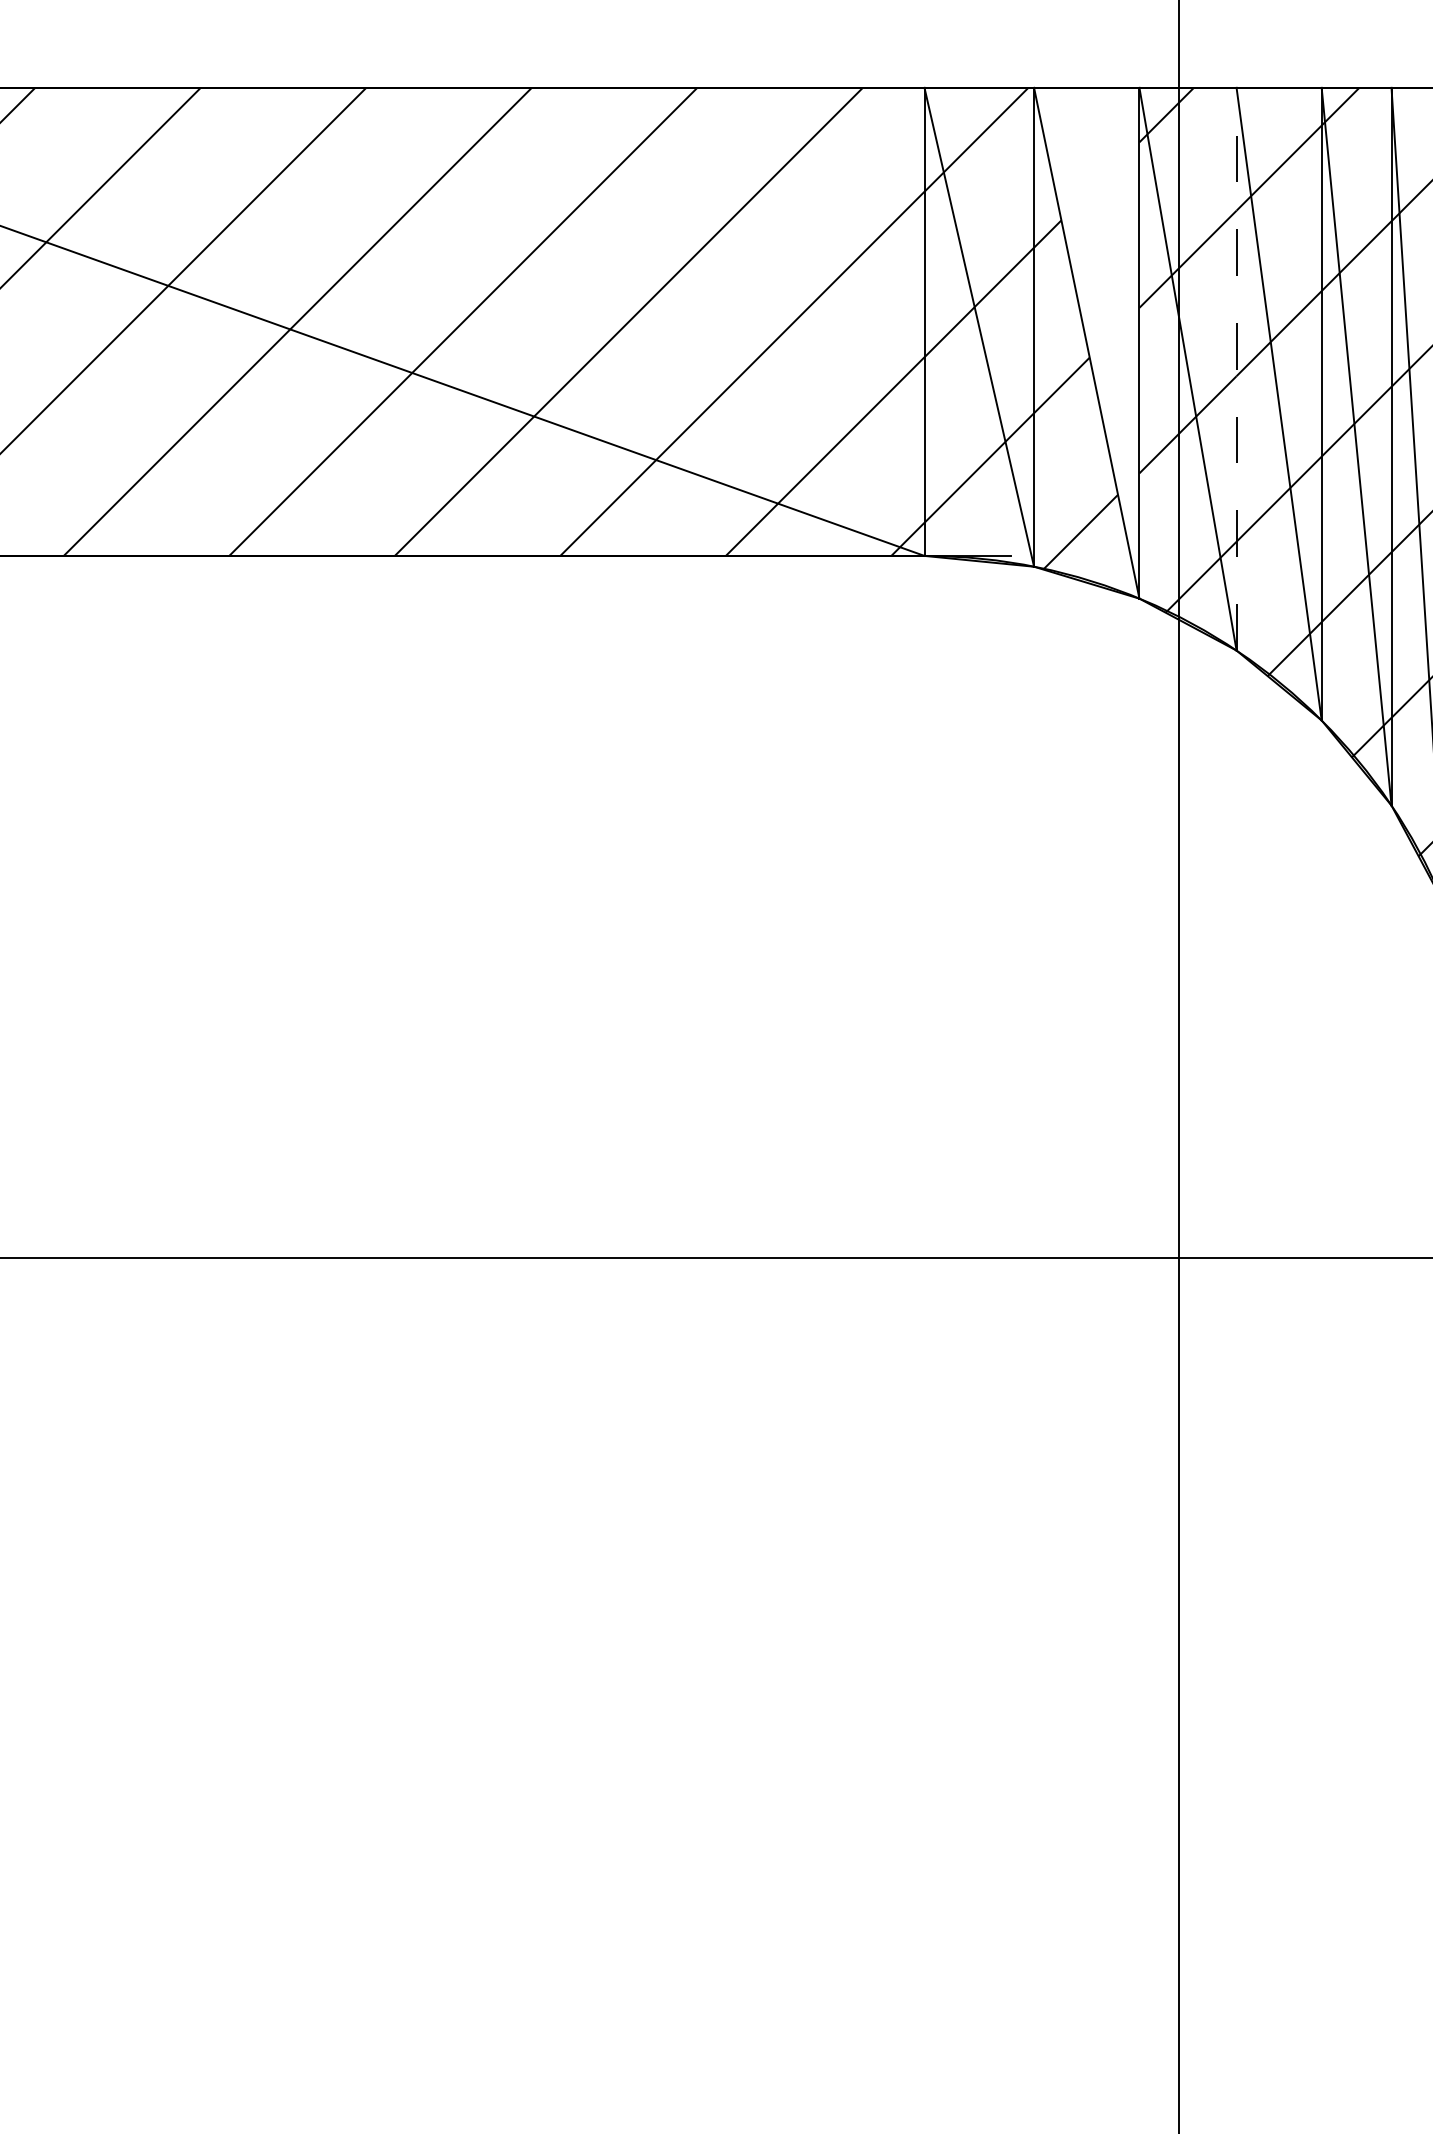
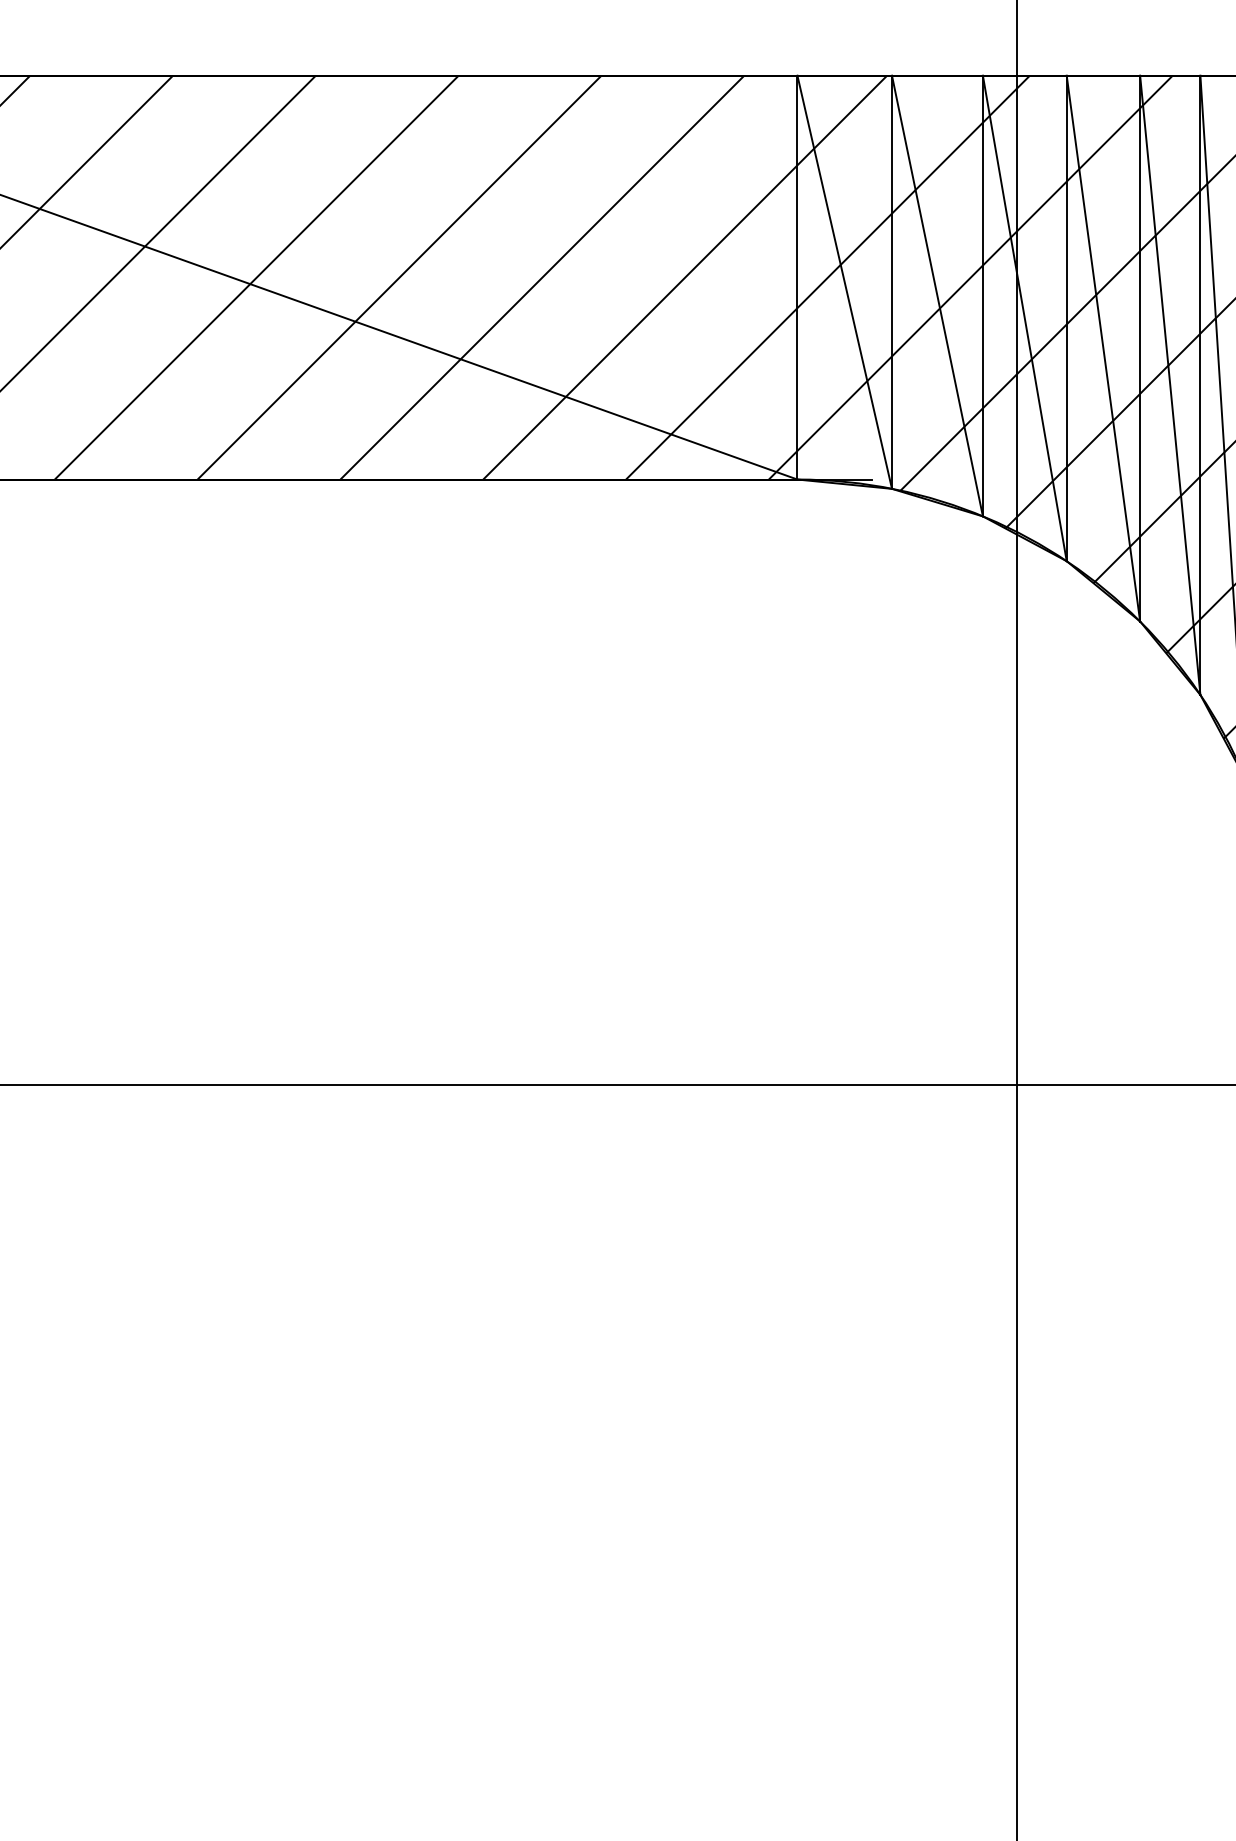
hatch: (1100, 318) -> (949, 274), added
line: (1236, 368) -> (1066, 317), dashed -> solid

